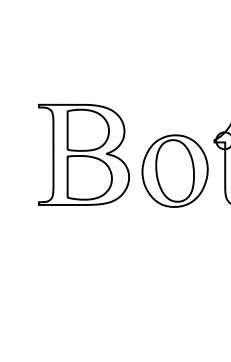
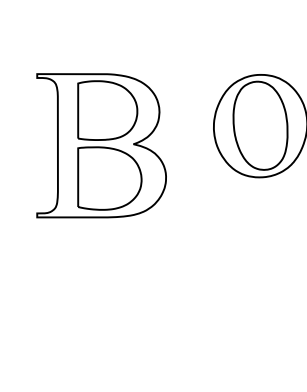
part: (83, 154) -> (100, 145), moved

